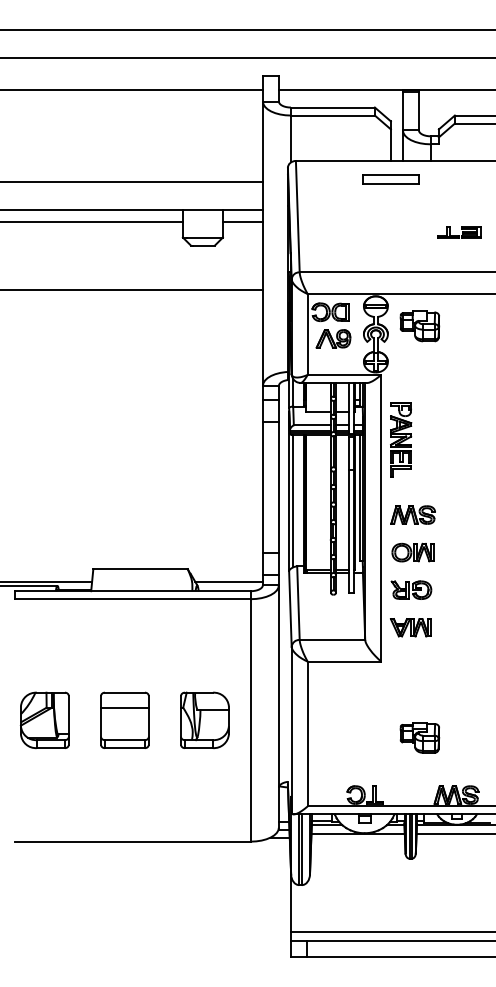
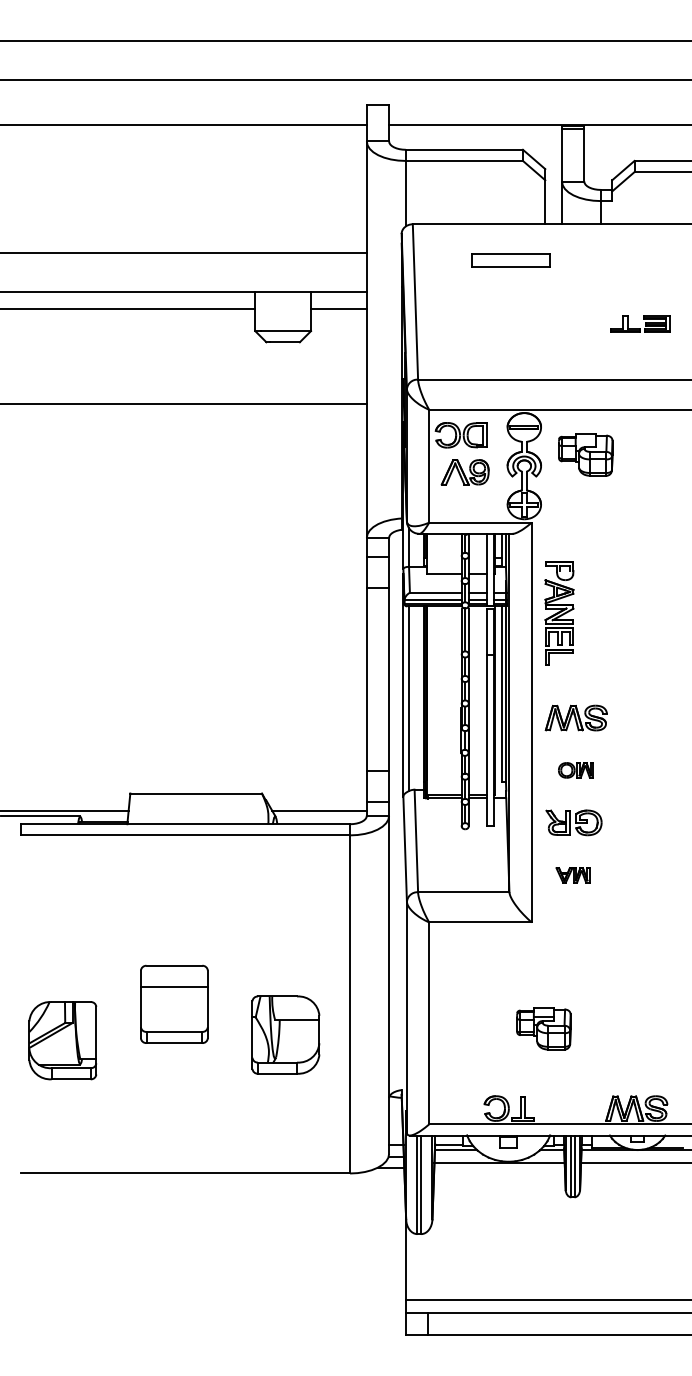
part: (390, 179) -> (509, 259), moved
part: (412, 552) -> (575, 770), size x0.6
part: (410, 627) -> (572, 874), size x0.6
part: (204, 719) -> (285, 1033), moved
part: (44, 720) -> (62, 1040), moved
part: (419, 737) -> (543, 1028), moved

